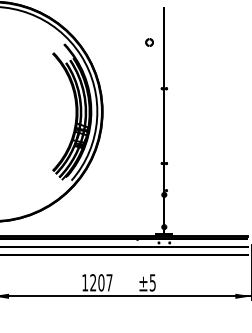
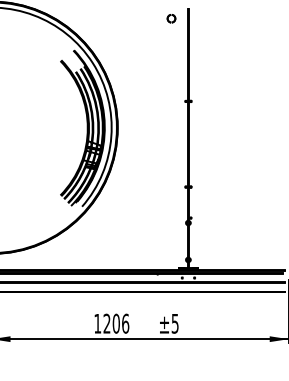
part: (149, 42) -> (171, 18), moved
text: (109, 282) -> (125, 323), 1207 -> 1206

